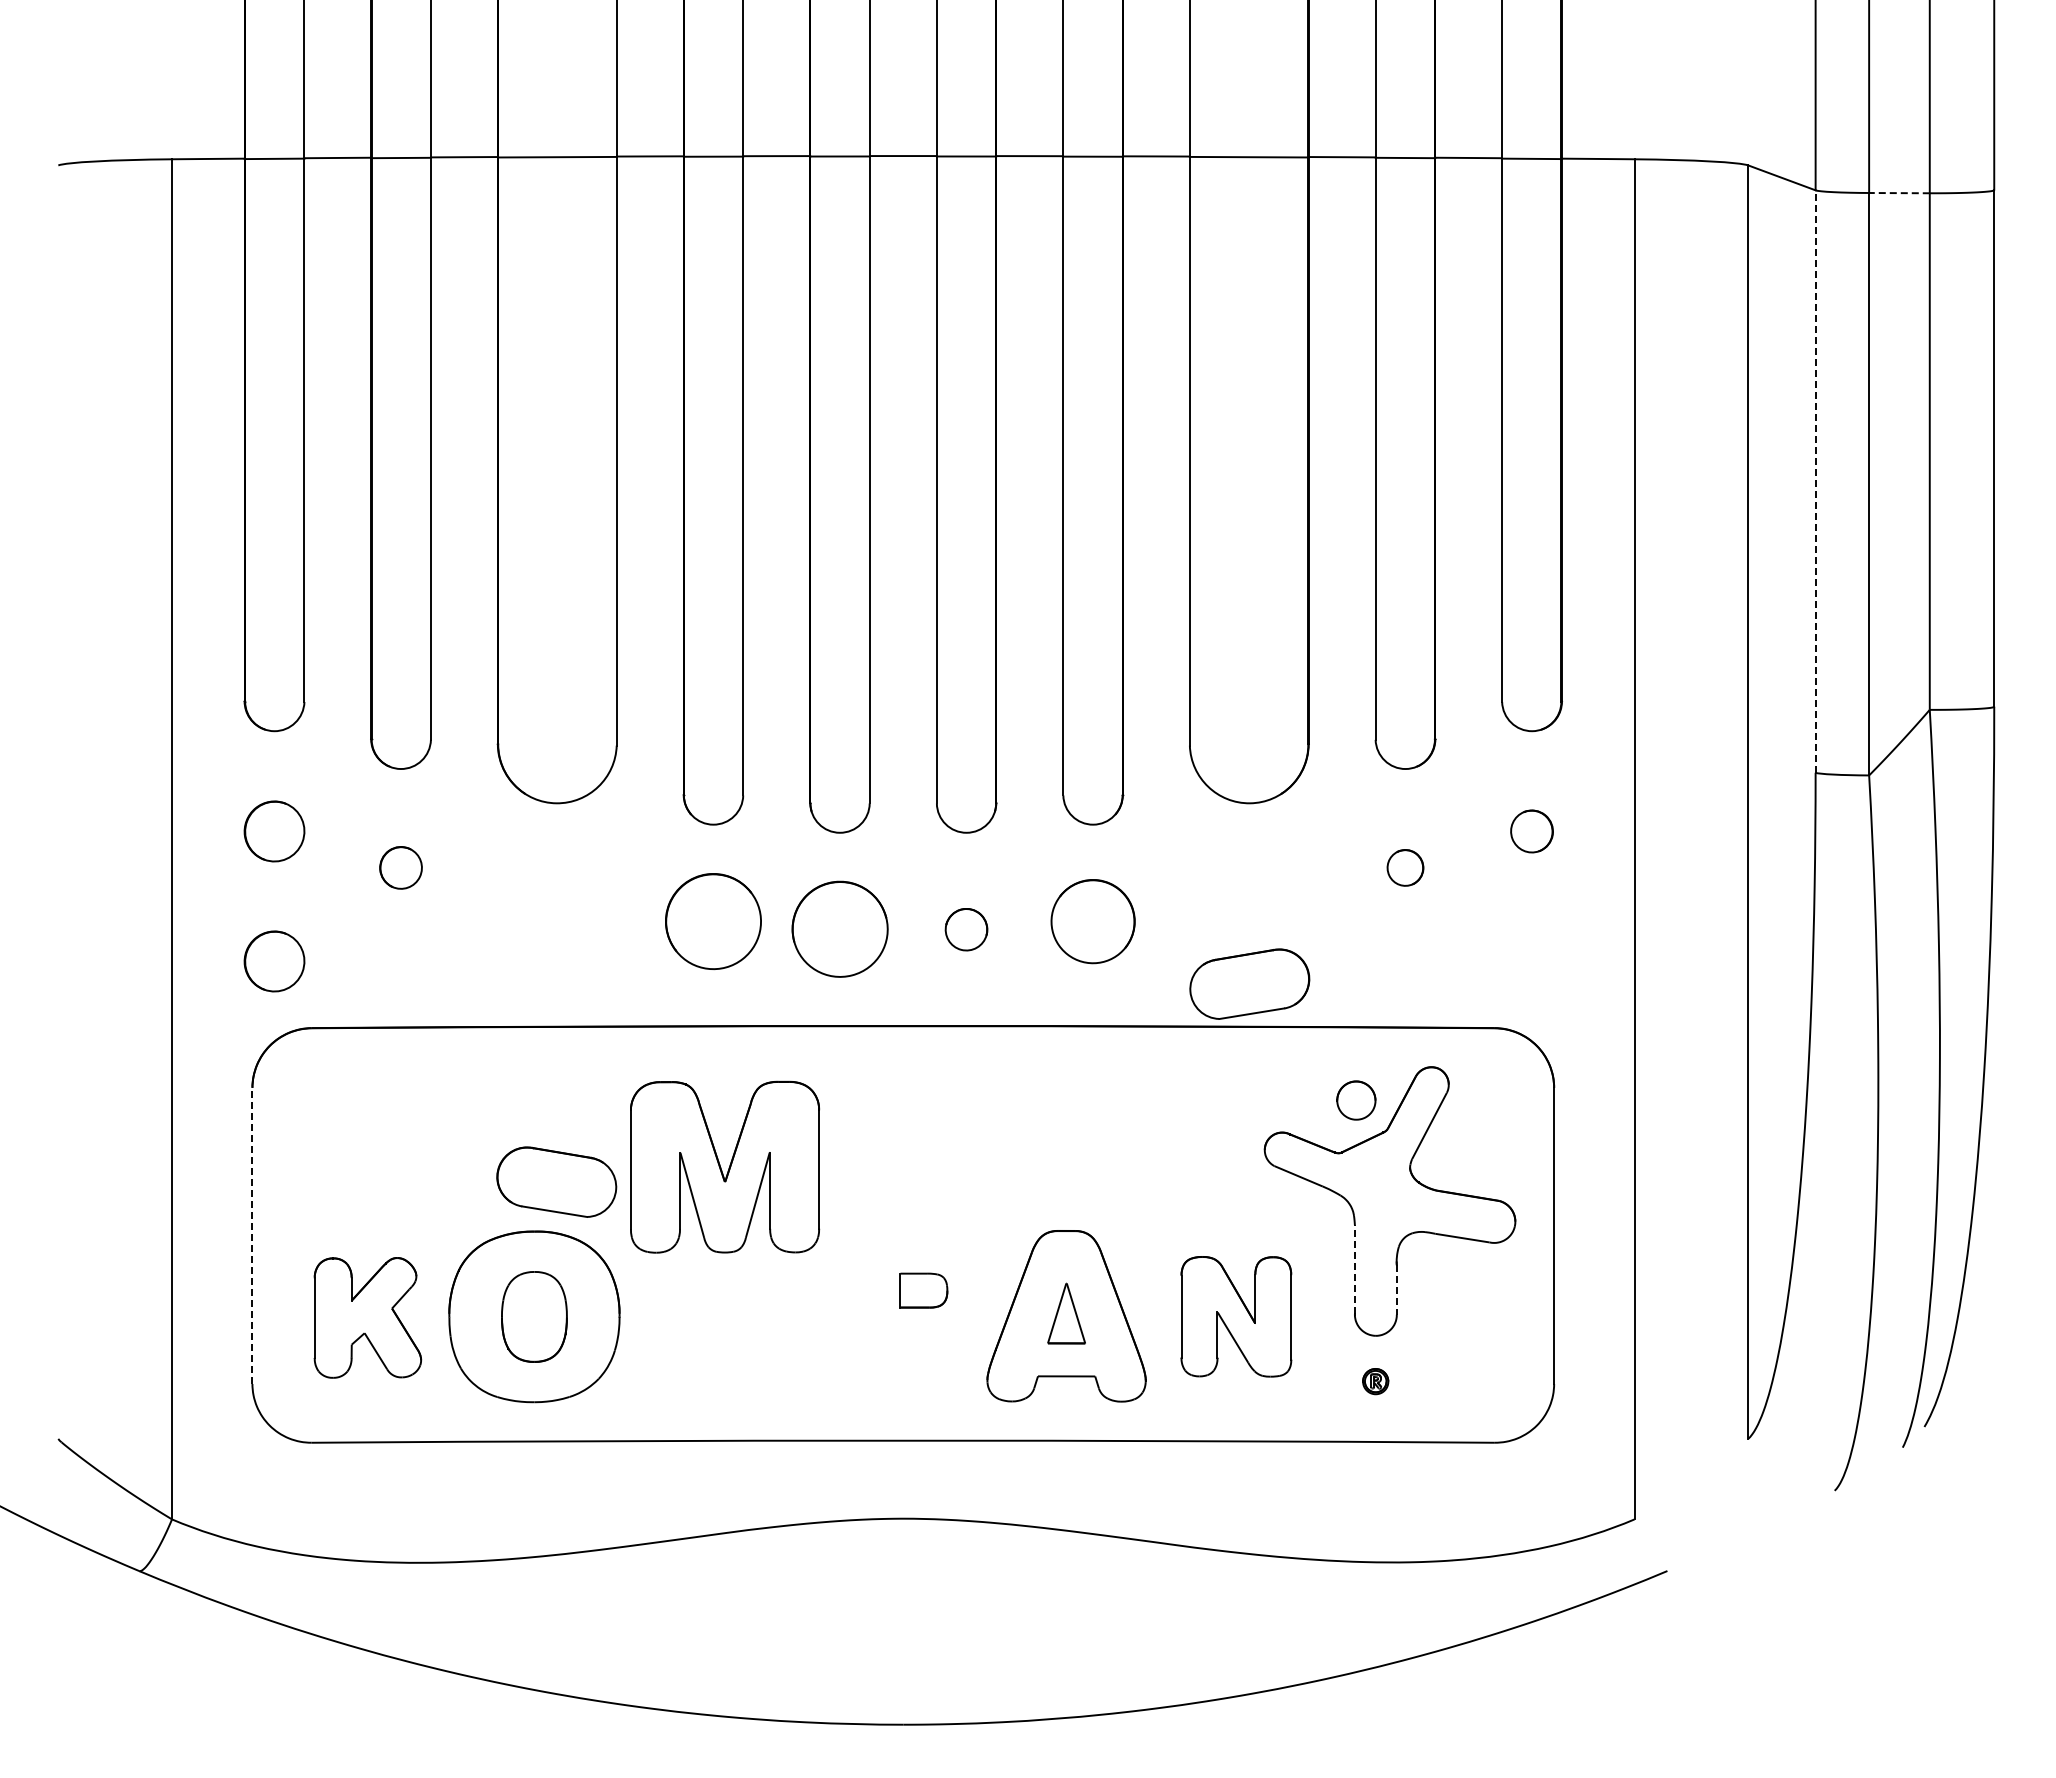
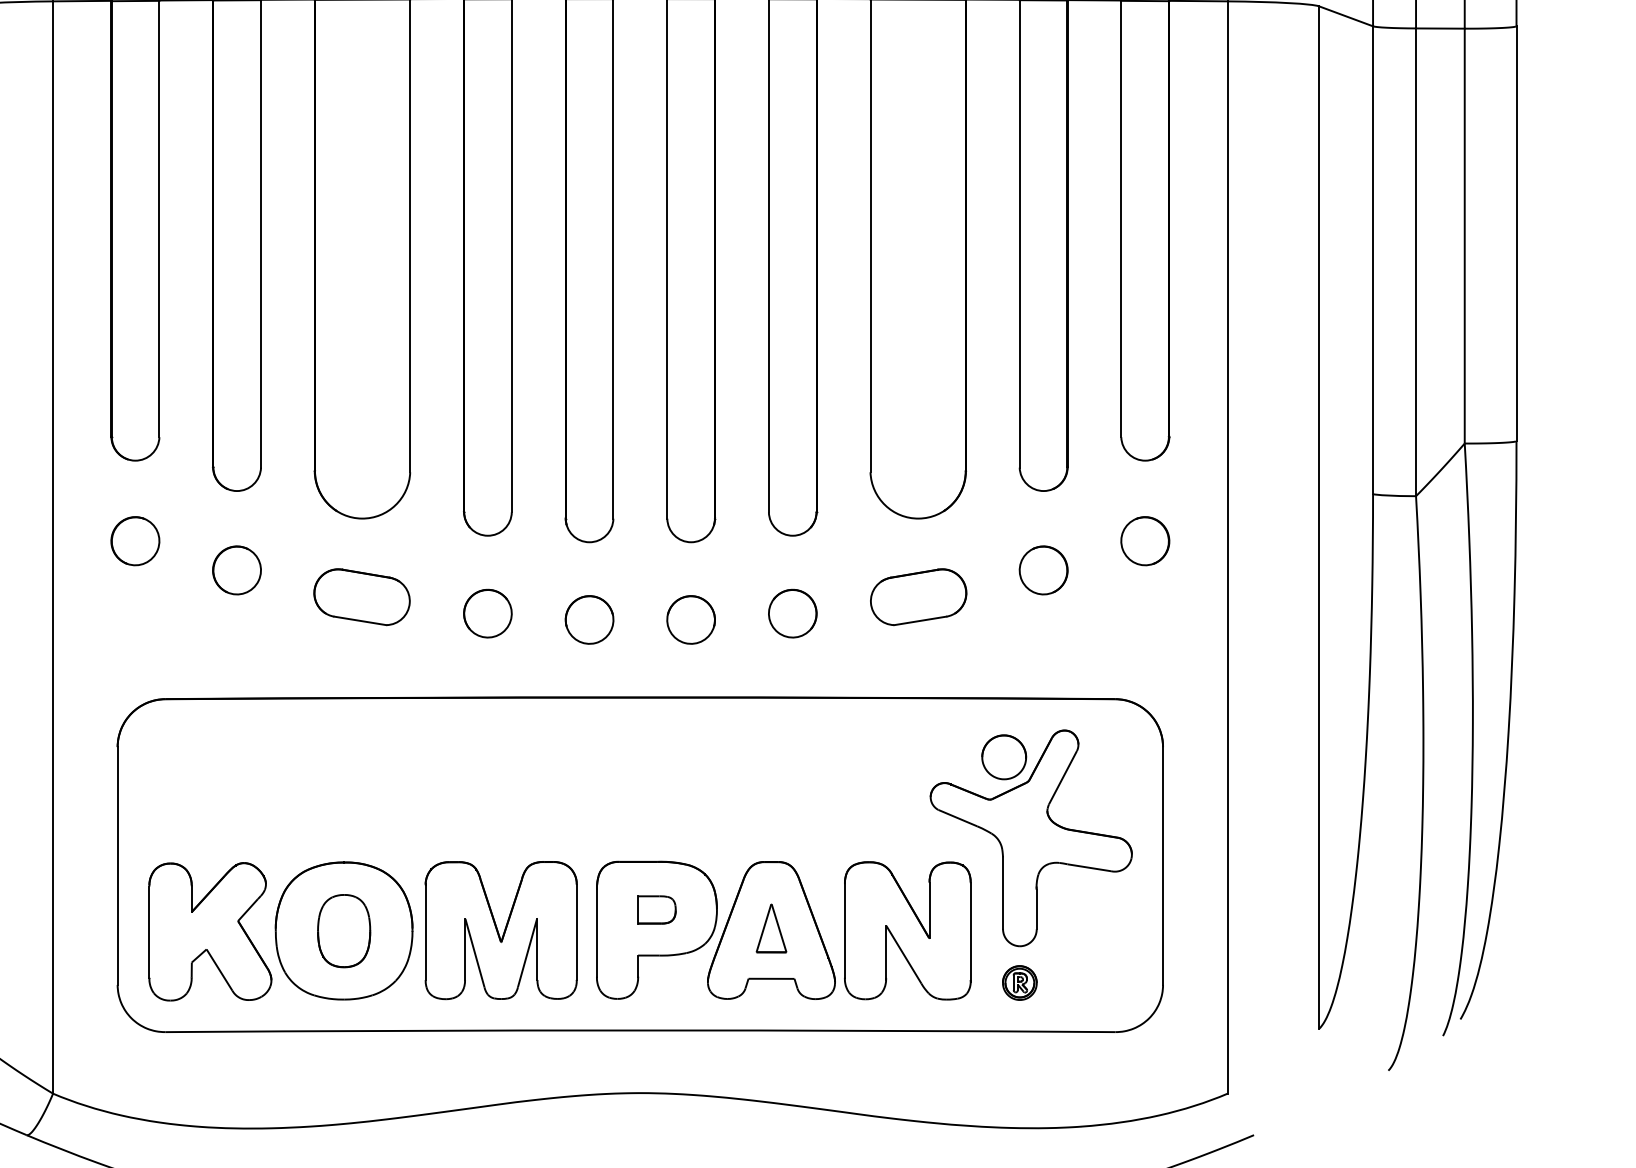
line: (1898, 193) -> (1439, 28), dashed -> solid
line: (1815, 481) -> (1372, 260), dashed -> solid
part: (1531, 831) -> (1144, 541), size x1.43
part: (400, 867) -> (236, 570), size x1.43
part: (1405, 867) -> (1043, 570), size x1.67
part: (713, 921) -> (487, 613), size x0.62
part: (1092, 921) -> (792, 613), size x0.71
part: (839, 929) -> (589, 619), size x0.62
part: (966, 929) -> (691, 619), size x1.43
part: (274, 961) -> (135, 645), removed
part: (1249, 983) -> (918, 596), moved
part: (1356, 1100) -> (1004, 757), size x1.43
part: (725, 1166) -> (501, 929), moved
part: (556, 1181) -> (361, 596), moved
line: (252, 1235) -> (117, 865), dashed -> solid
line: (1354, 1269) -> (1002, 892), dashed -> solid
line: (1396, 1289) -> (1036, 909), dashed -> solid
part: (923, 1315) -> (656, 929), added
part: (1236, 1316) -> (907, 930), size x1.43
part: (367, 1317) -> (210, 931), size x1.43
part: (1375, 1381) -> (1019, 982), size x1.67

